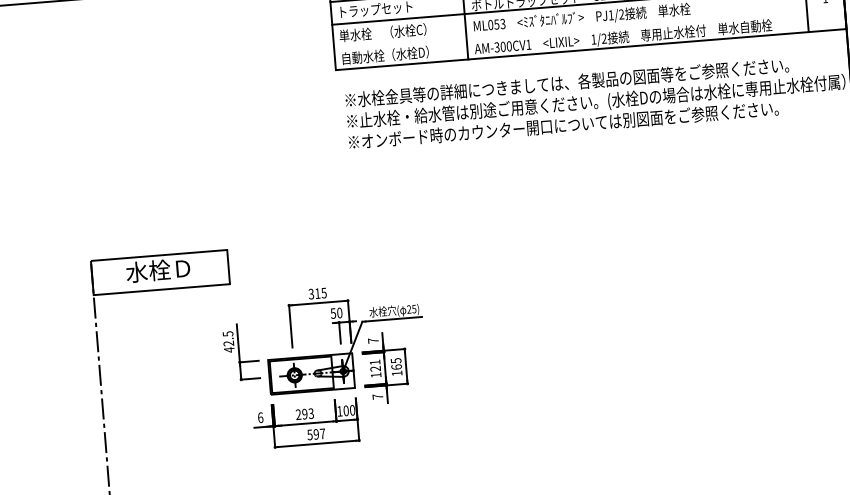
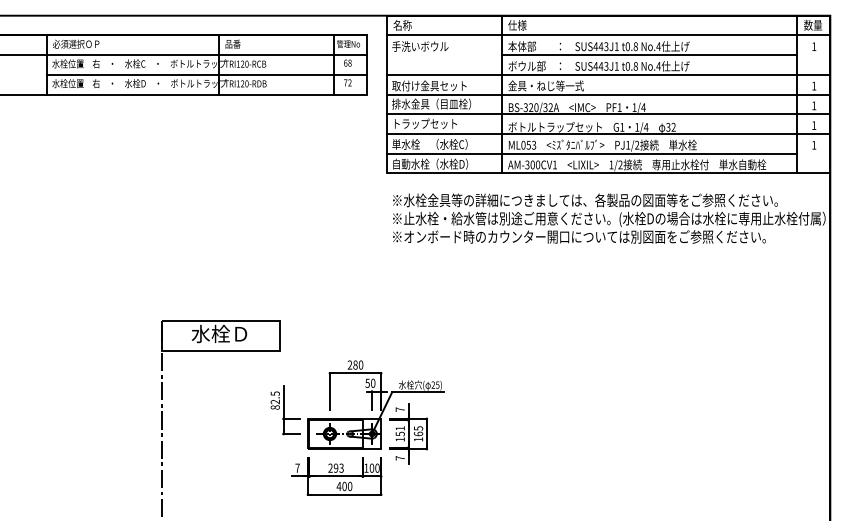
line: (569, 28) -> (591, 153), added
text: (317, 292) -> (355, 364), 315 -> 280
text: (228, 349) -> (274, 407), 42.5 -> 82.5
text: (374, 368) -> (399, 433), 121 -> 151
text: (260, 416) -> (297, 467), 6 -> 7
text: (316, 434) -> (344, 486), 597 -> 400

